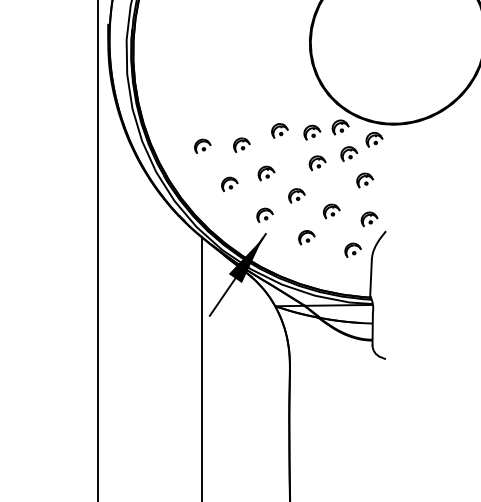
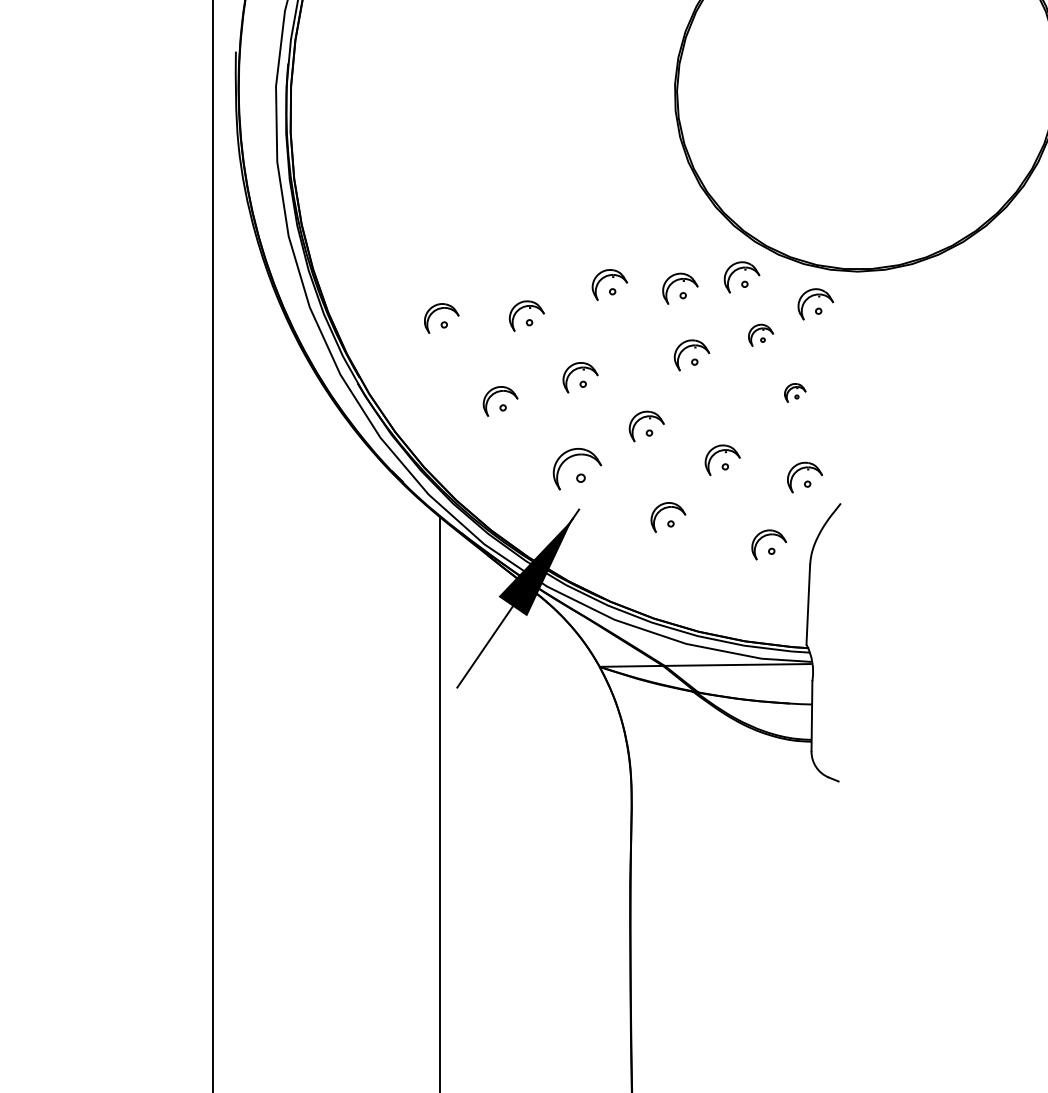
part: (349, 153) -> (761, 334), size x0.7
part: (364, 180) -> (794, 392), size x0.6
part: (264, 214) -> (576, 467), size x1.4

